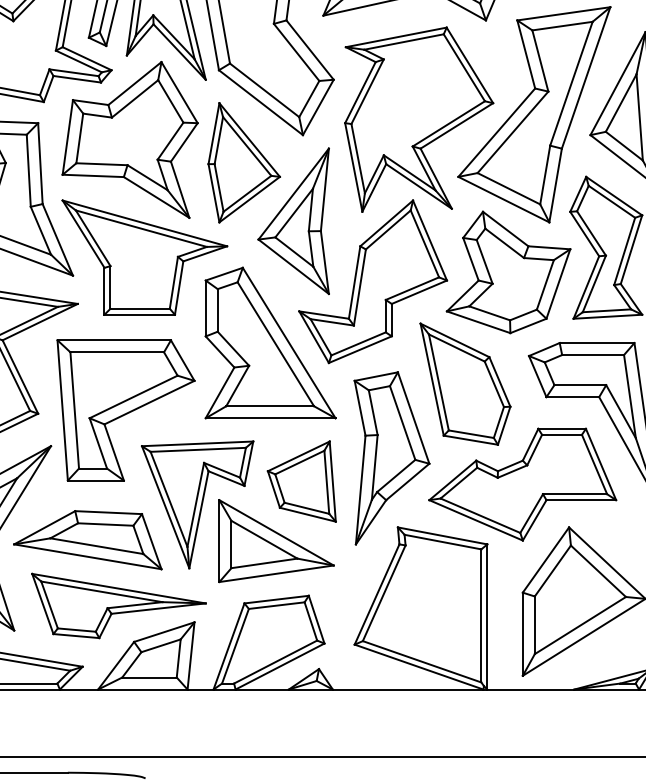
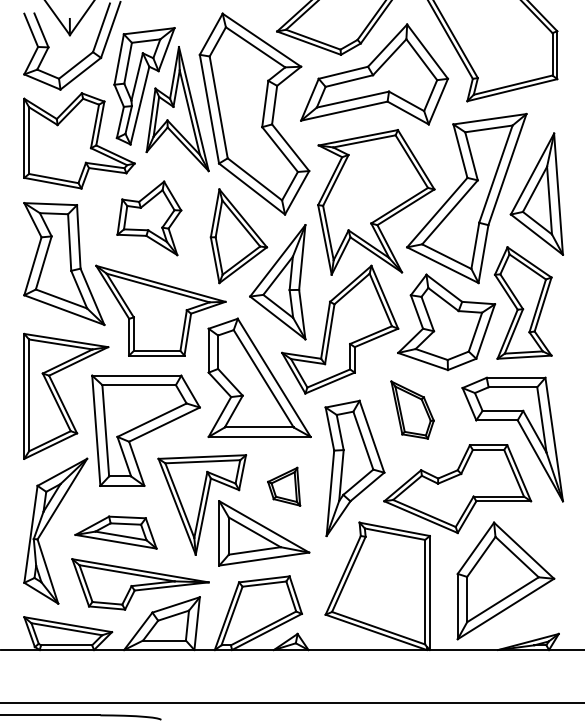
part: (130, 140) -> (149, 218), size x0.6
part: (465, 383) -> (412, 409), size x0.6
part: (301, 481) -> (283, 486), size x0.6
part: (87, 539) -> (115, 532), size x0.7

